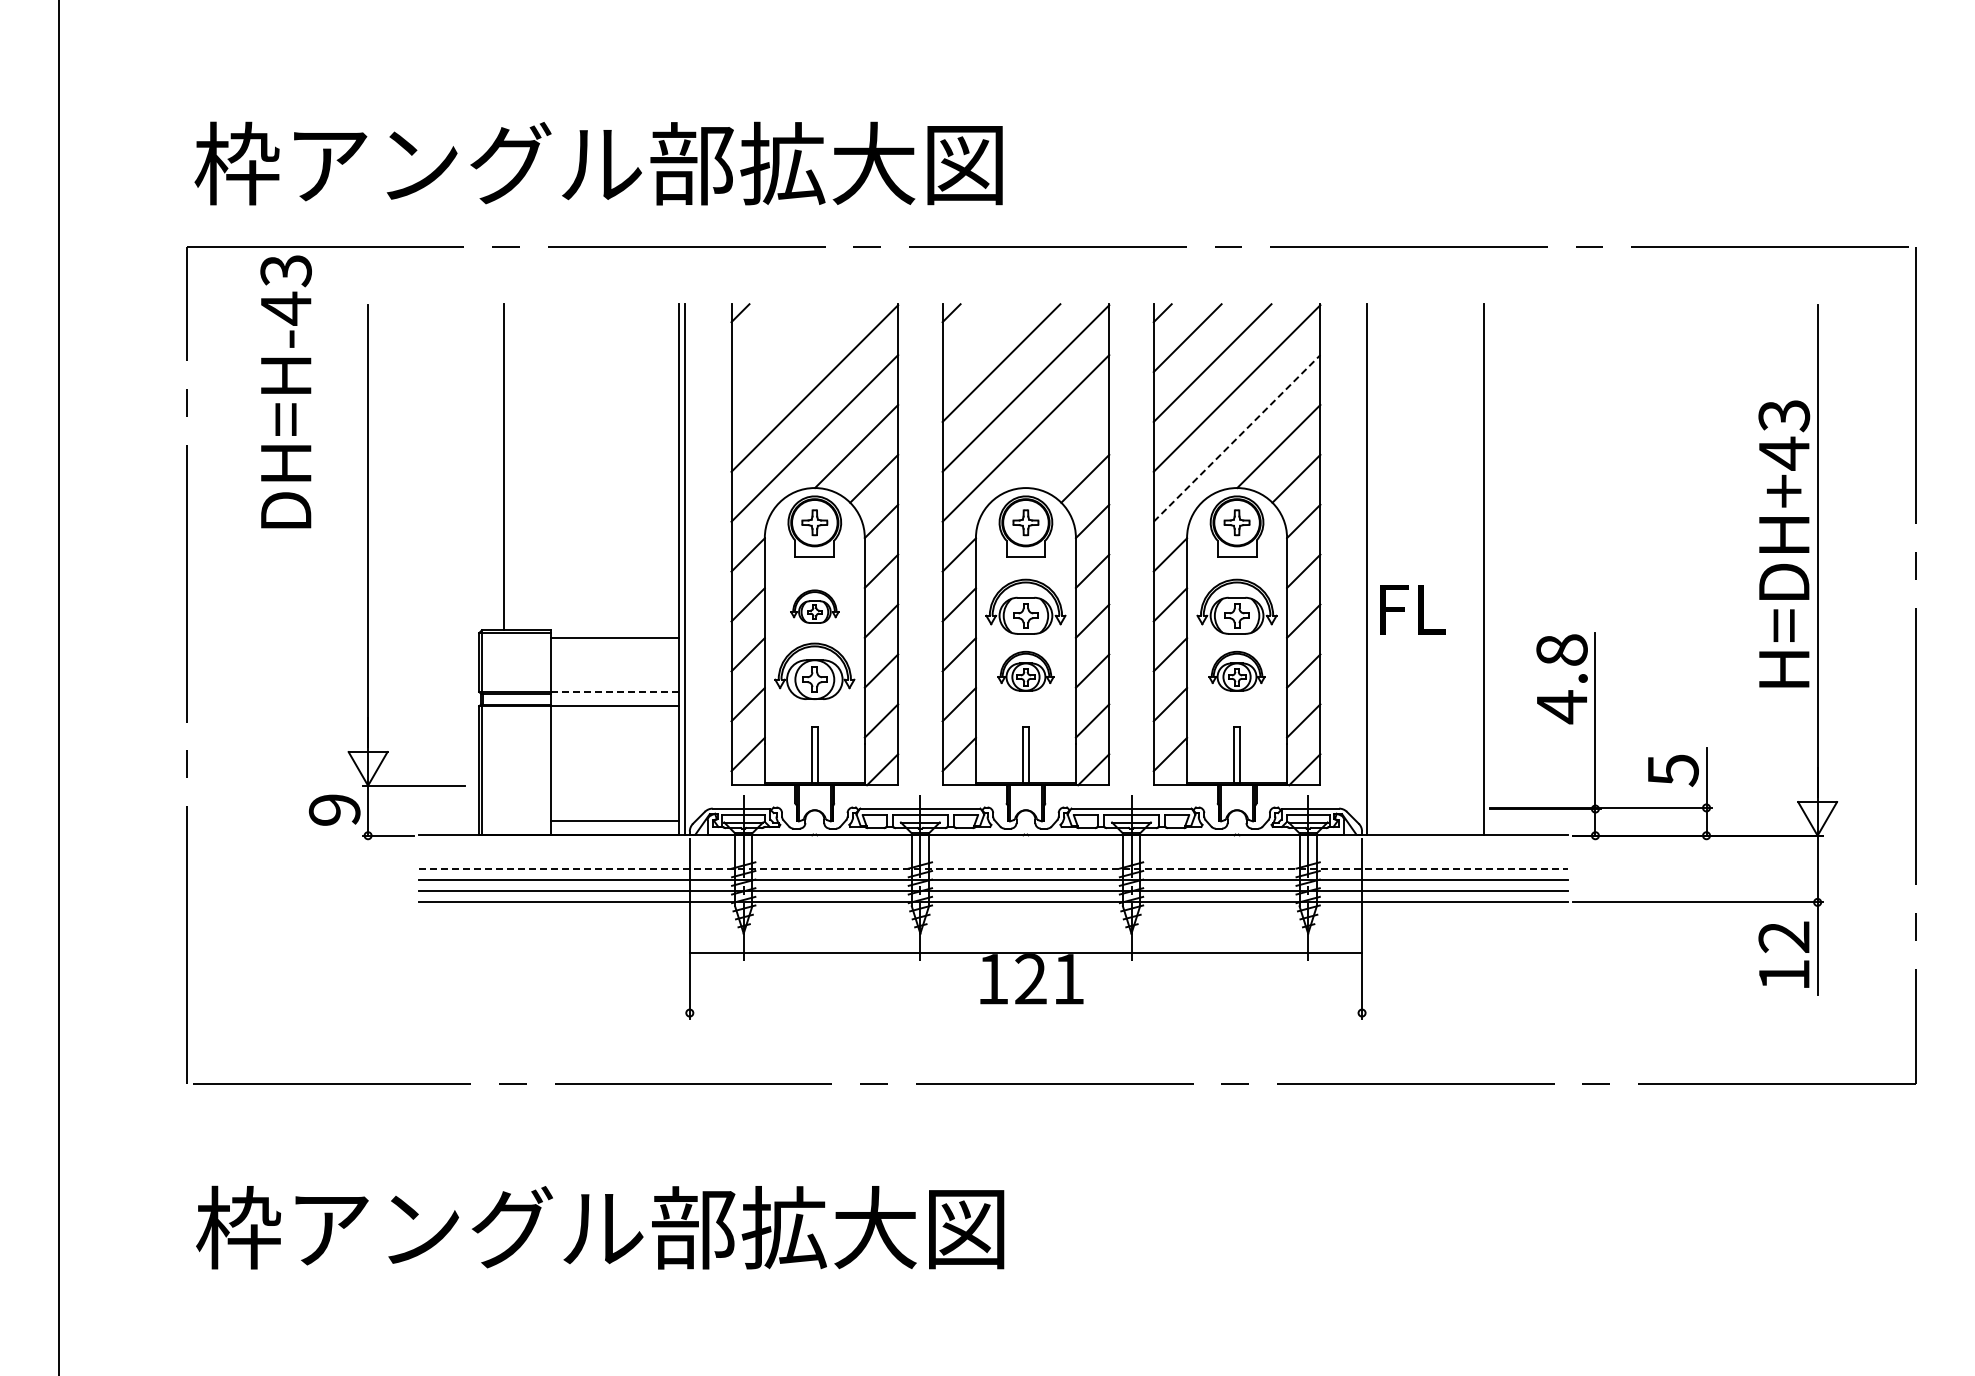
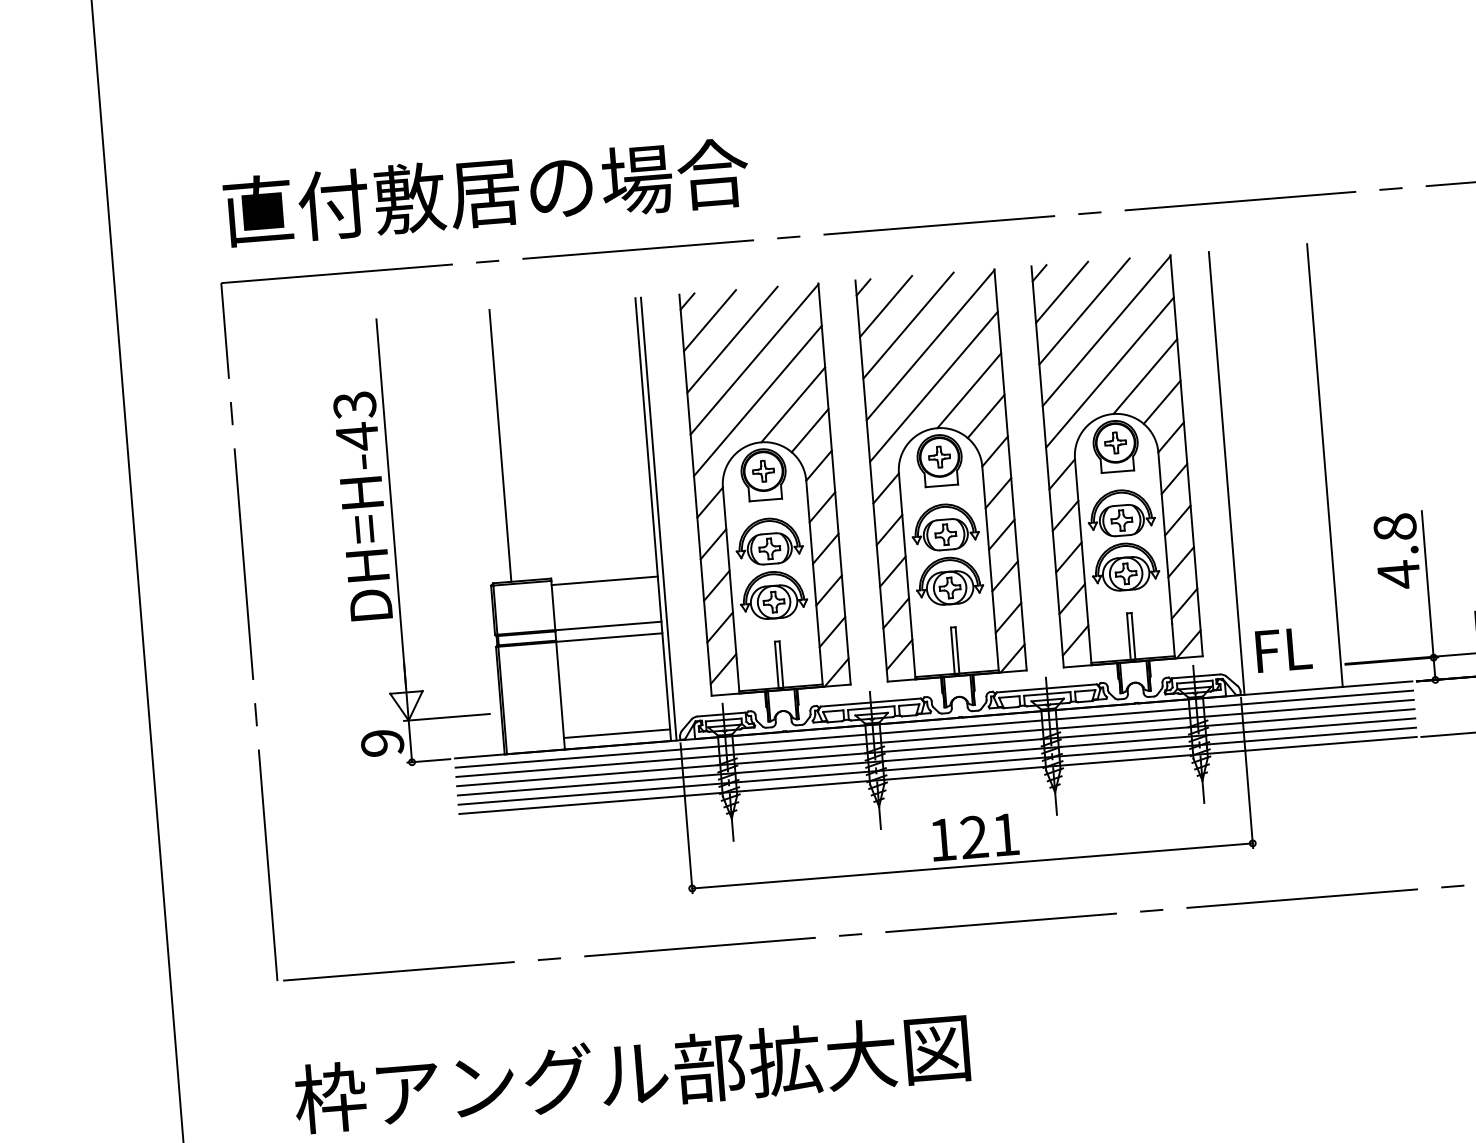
text: (598, 163) -> (559, 186), 枠アングル部拡大図 -> 直付敷居の場合
line: (765, 338) -> (710, 320), added
line: (976, 338) -> (886, 306), added
line: (790, 362) -> (732, 339), added
text: (285, 391) -> (362, 505), moved
line: (1237, 438) -> (1110, 372), dashed -> solid
line: (1067, 446) -> (969, 390), added
part: (814, 606) -> (768, 541), size x1.67
text: (1412, 609) -> (1283, 649), moved
part: (1025, 670) -> (949, 580), size x1.43
part: (1236, 670) -> (1125, 566), size x1.43
line: (615, 692) -> (608, 626), dashed -> solid
line: (993, 846) -> (934, 729), added
line: (993, 857) -> (935, 738), added
line: (994, 868) -> (936, 747), dashed -> solid
line: (1025, 953) -> (972, 866), moved

